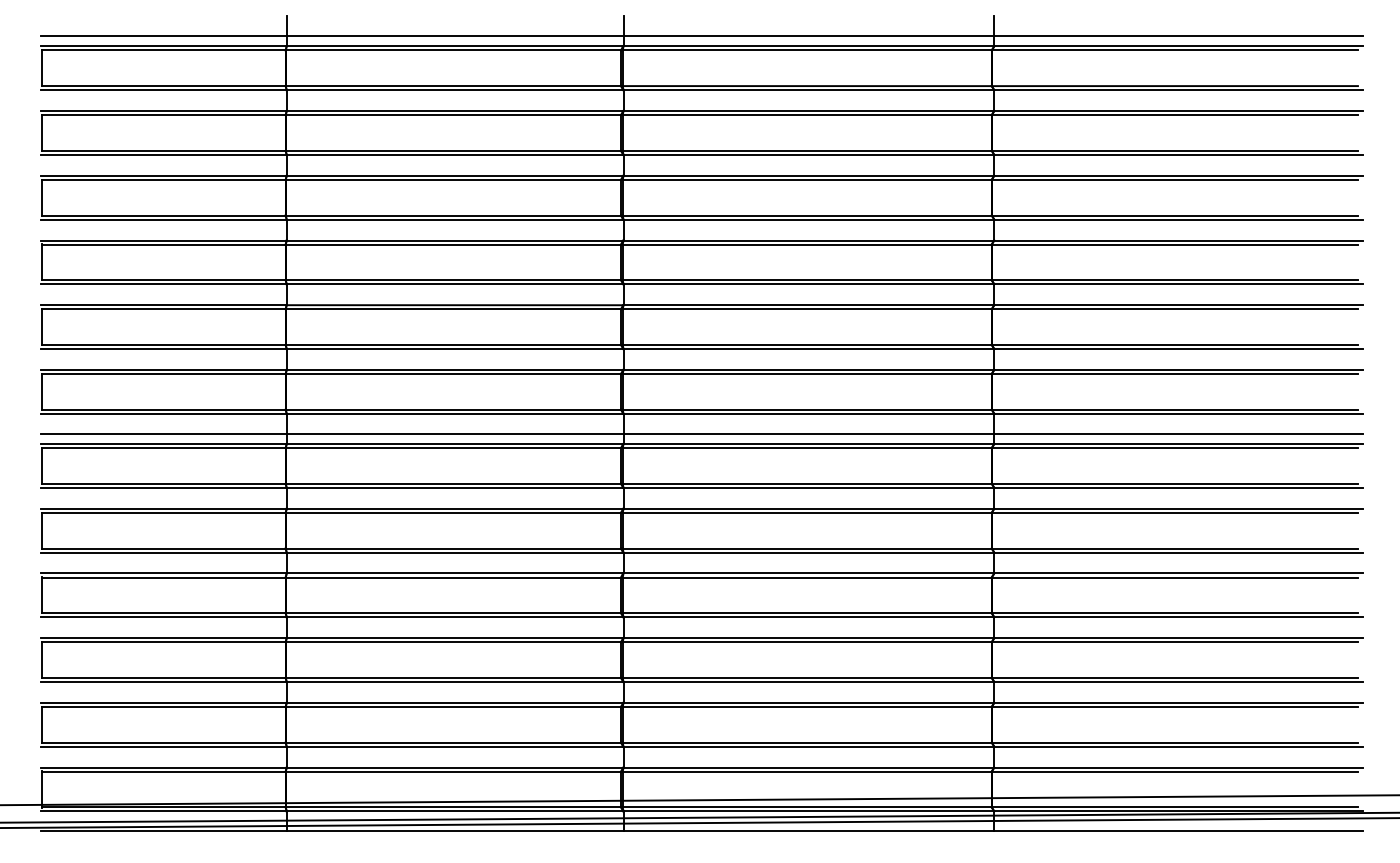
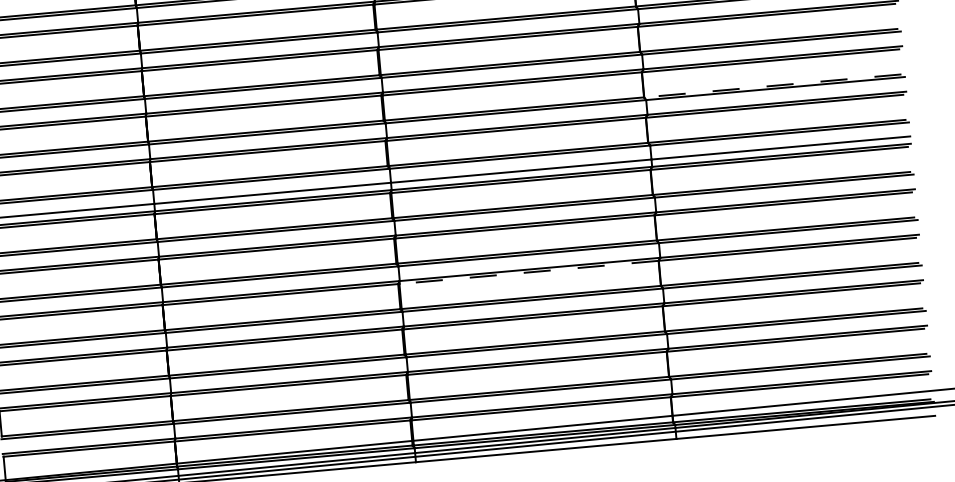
line: (1174, 344) -> (772, 85), solid -> dashed
line: (806, 577) -> (528, 272), solid -> dashed

